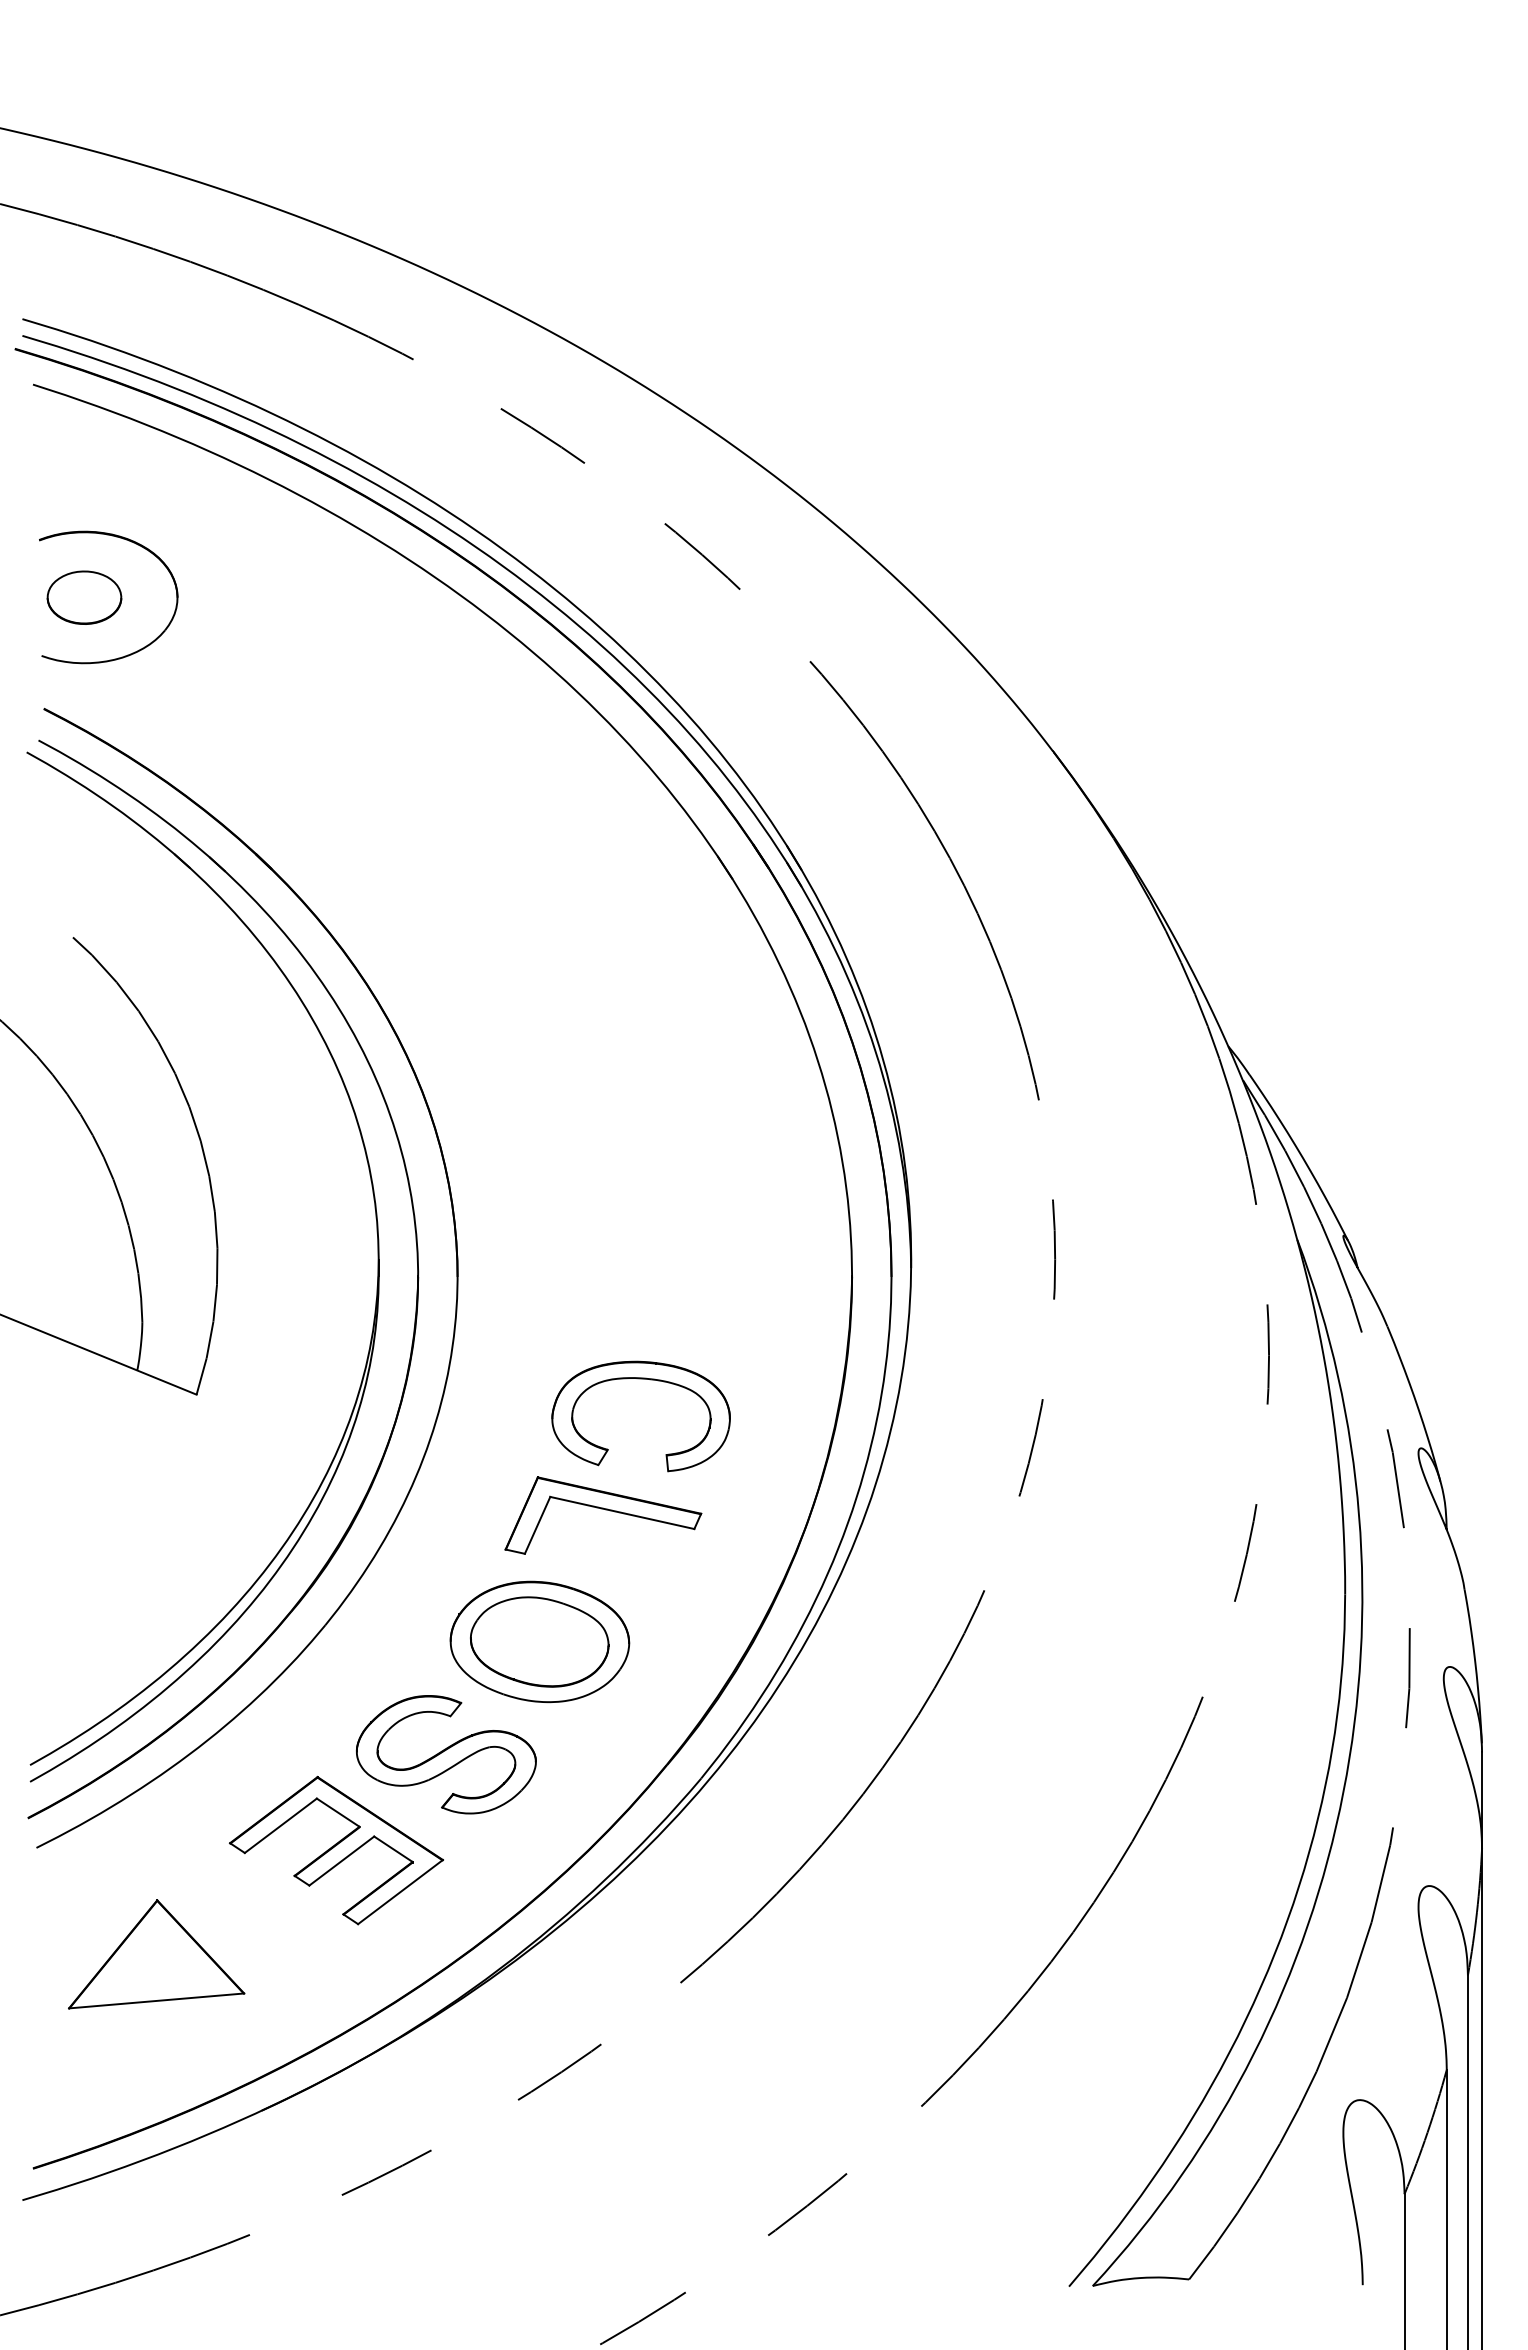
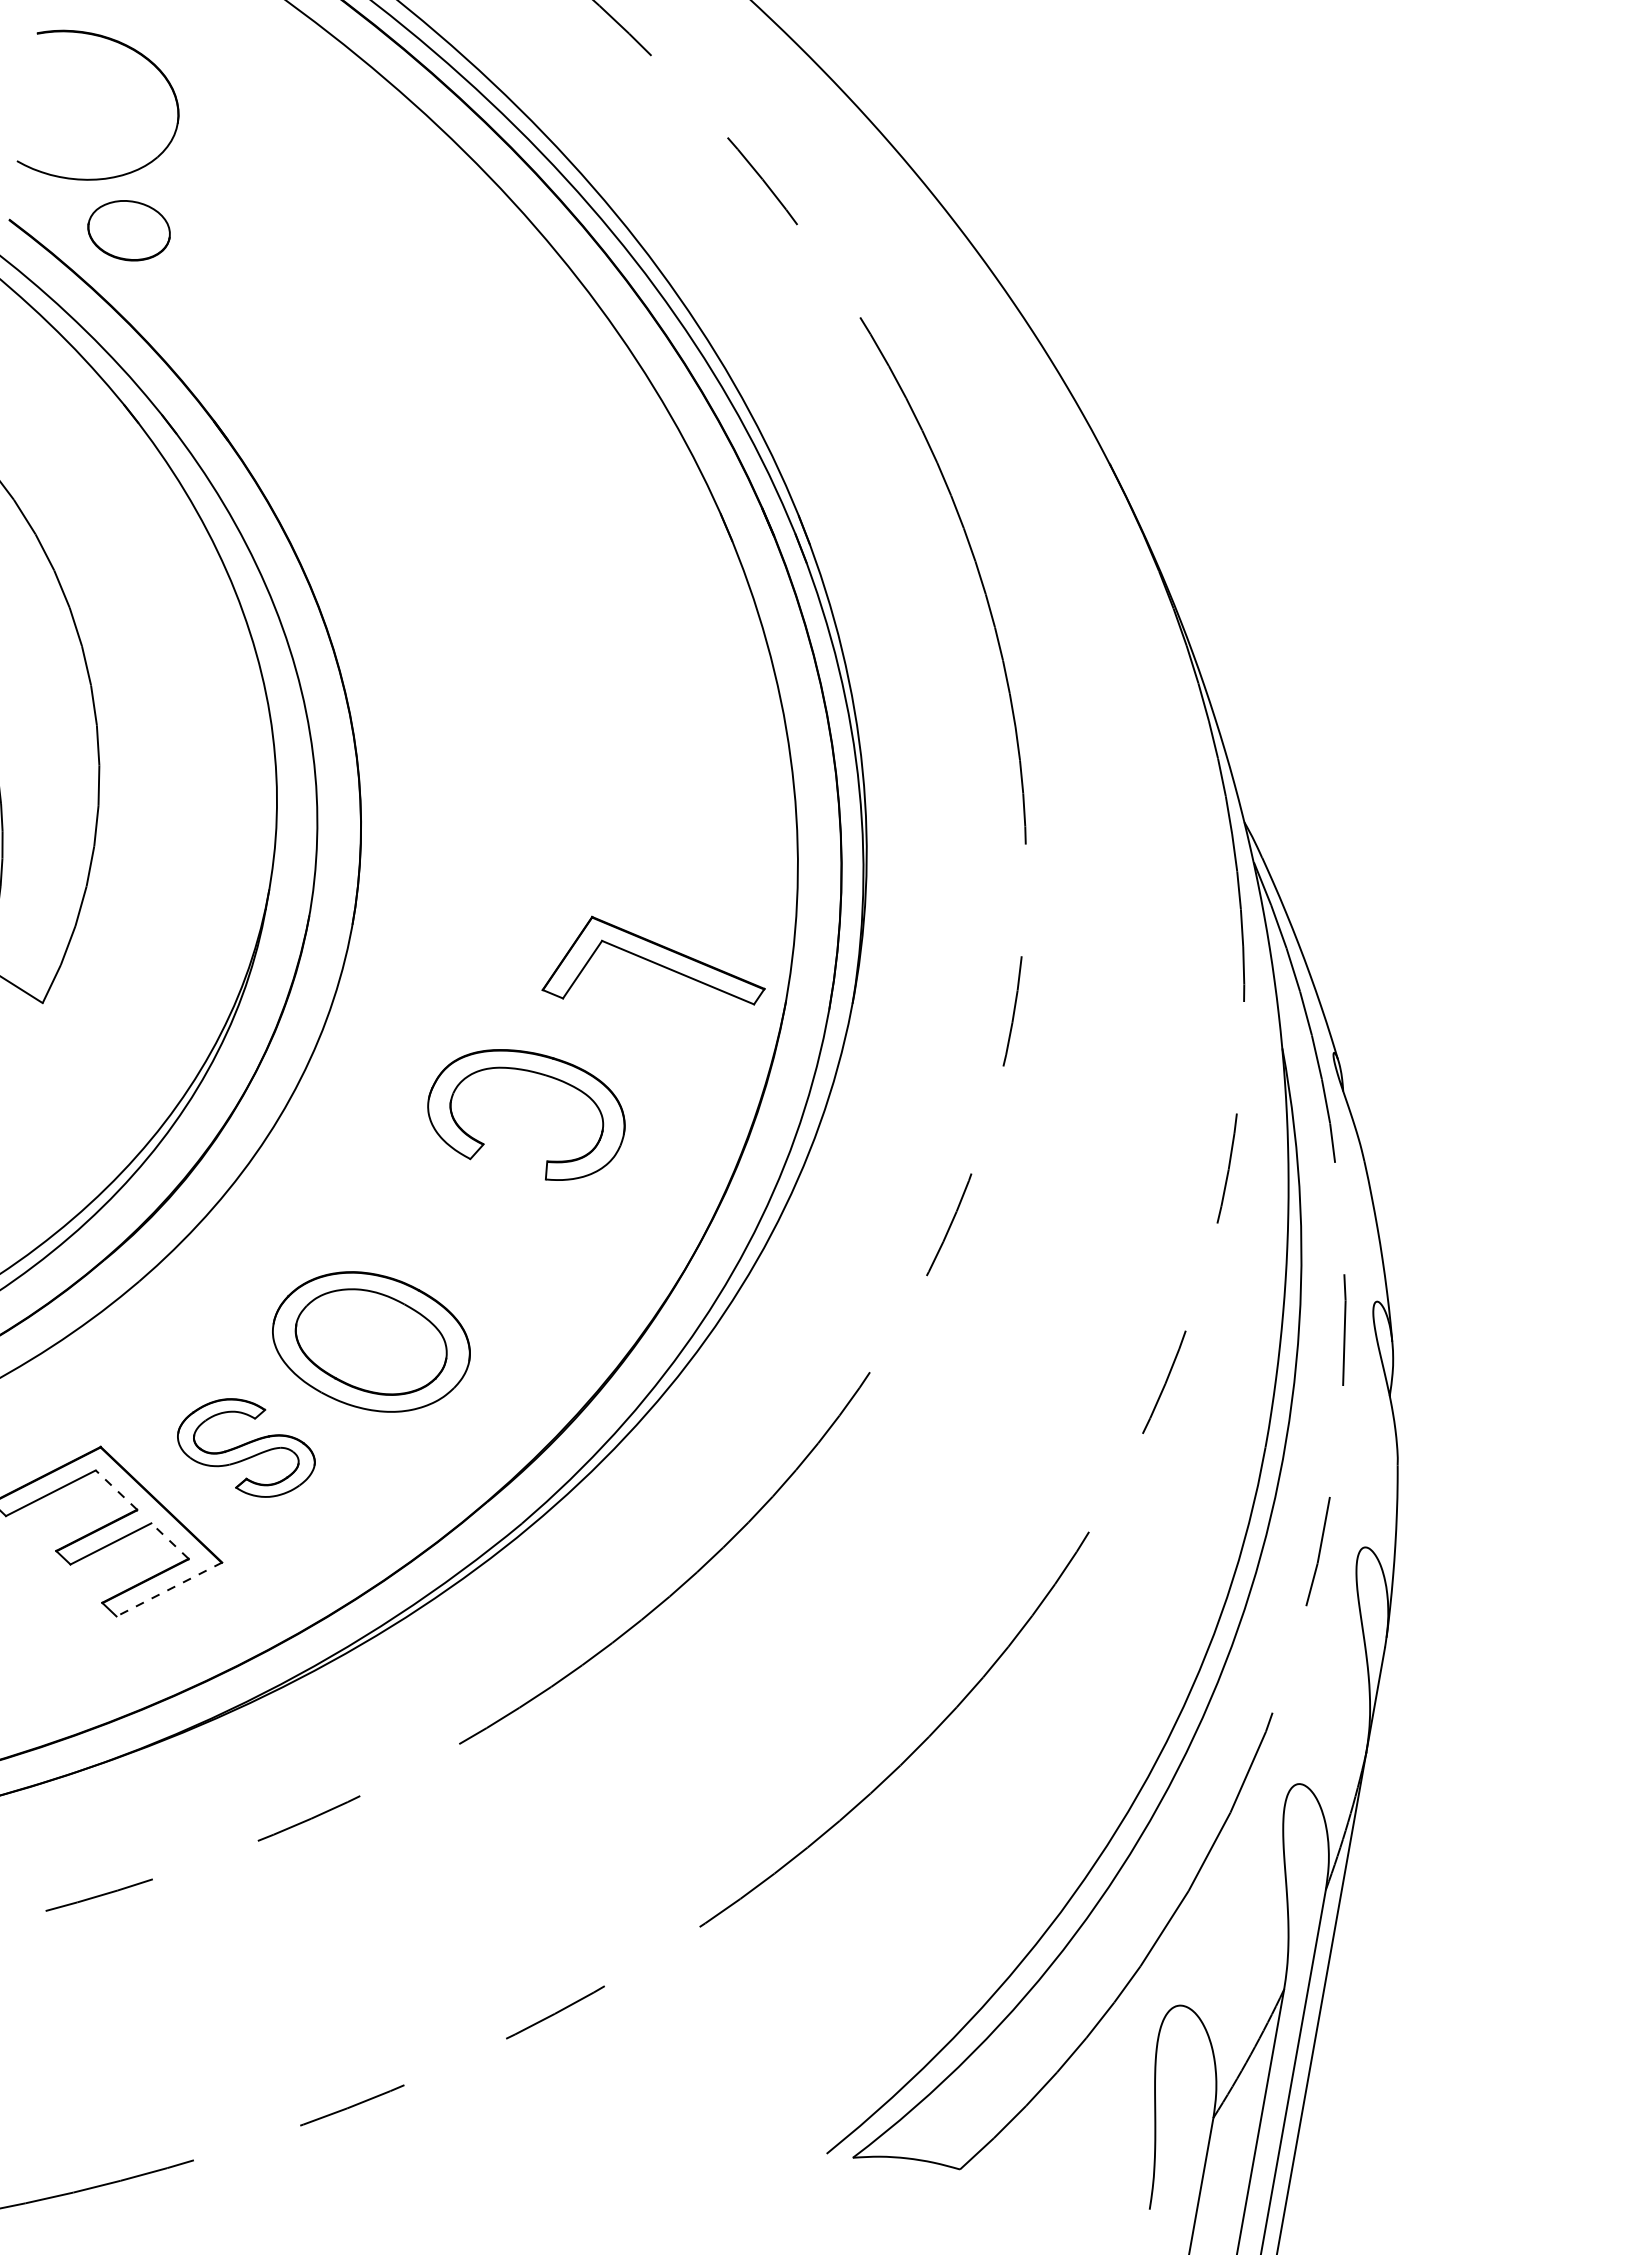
part: (84, 597) -> (129, 230), moved
part: (603, 1515) -> (656, 971), moved
part: (446, 1754) -> (246, 1447), size x0.7
line: (338, 1812) -> (116, 1489), solid -> dashed
line: (393, 1849) -> (170, 1541), solid -> dashed
line: (400, 1892) -> (169, 1589), solid -> dashed

